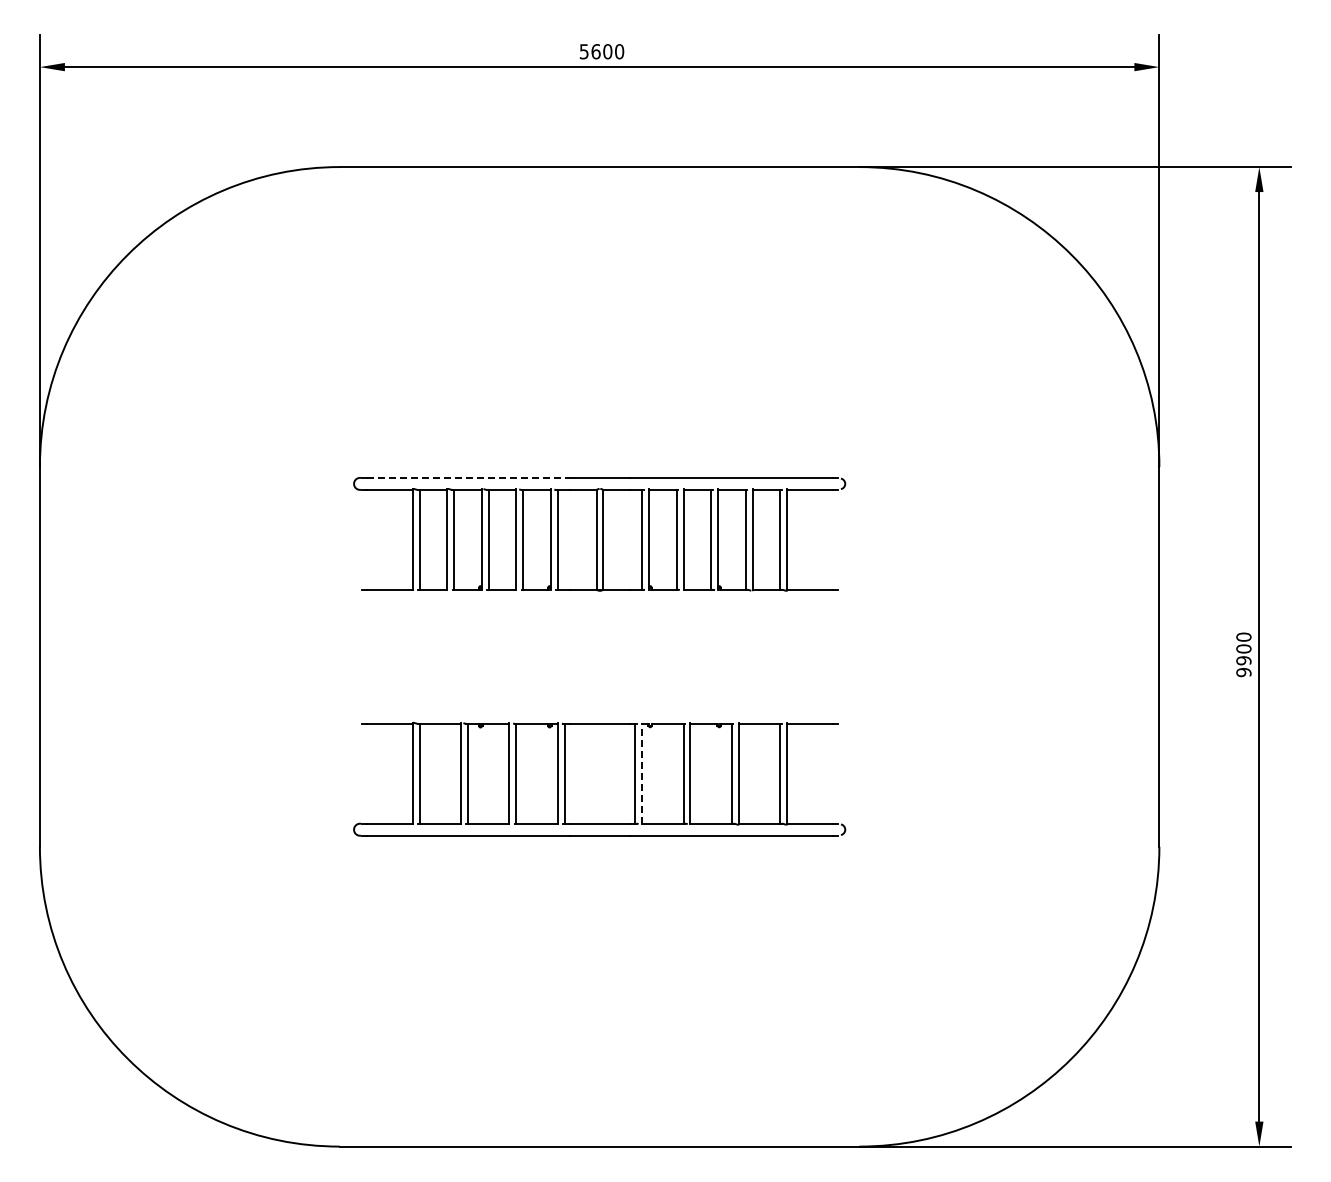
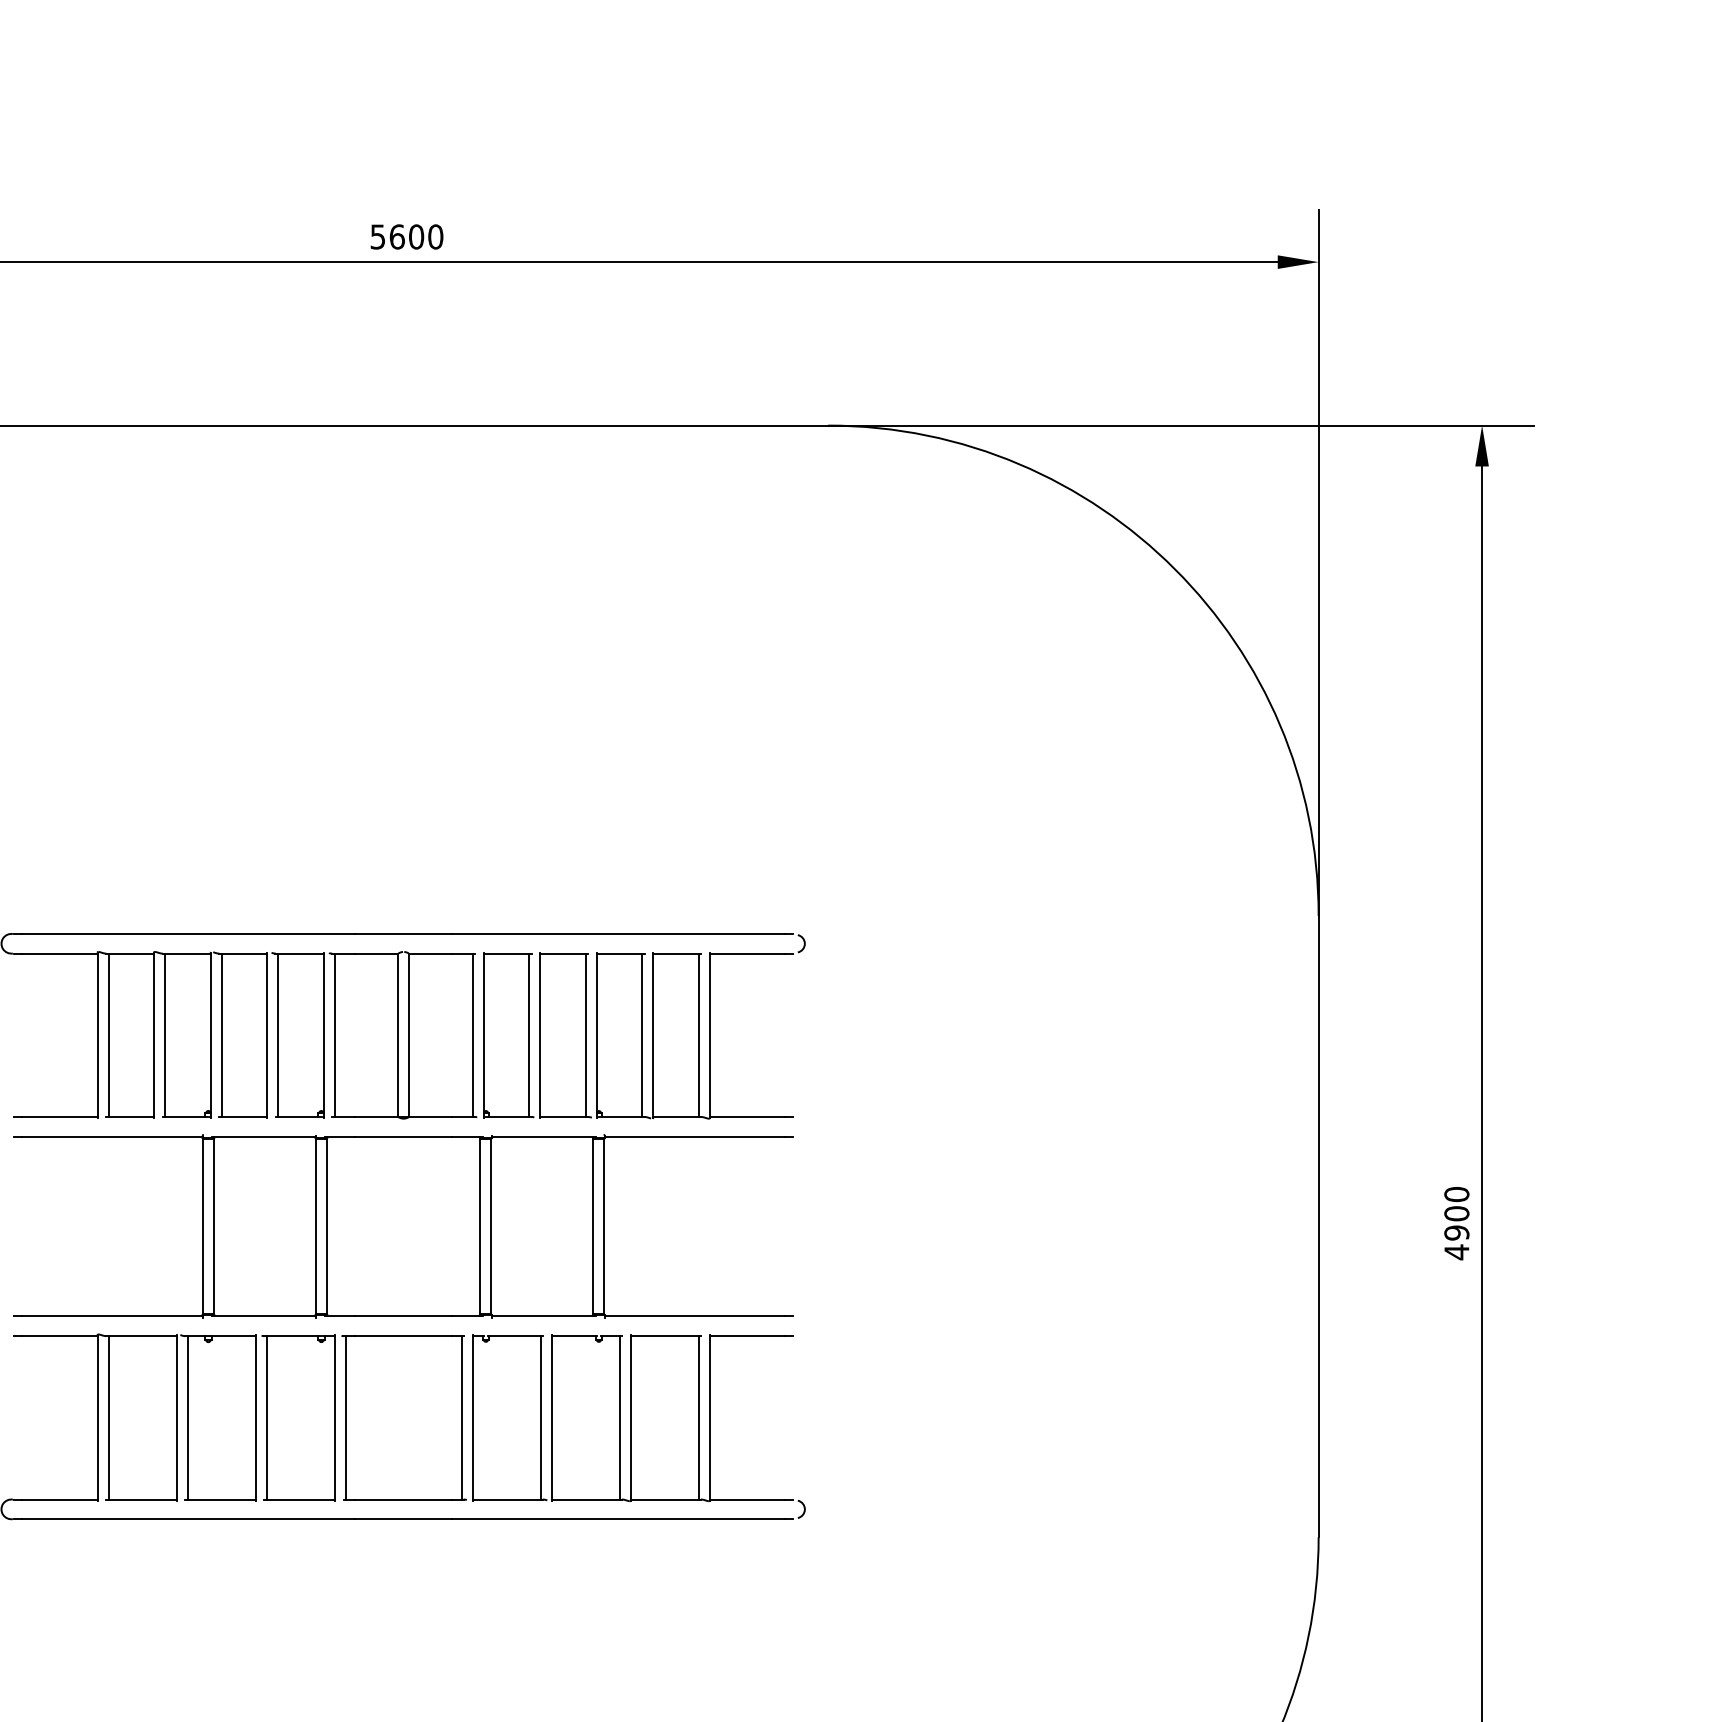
line: (468, 477) -> (188, 933), dashed -> solid
part: (599, 655) -> (402, 1224), added
text: (1243, 672) -> (1456, 1252), 9900 -> 4900
line: (642, 773) -> (473, 1417), dashed -> solid

